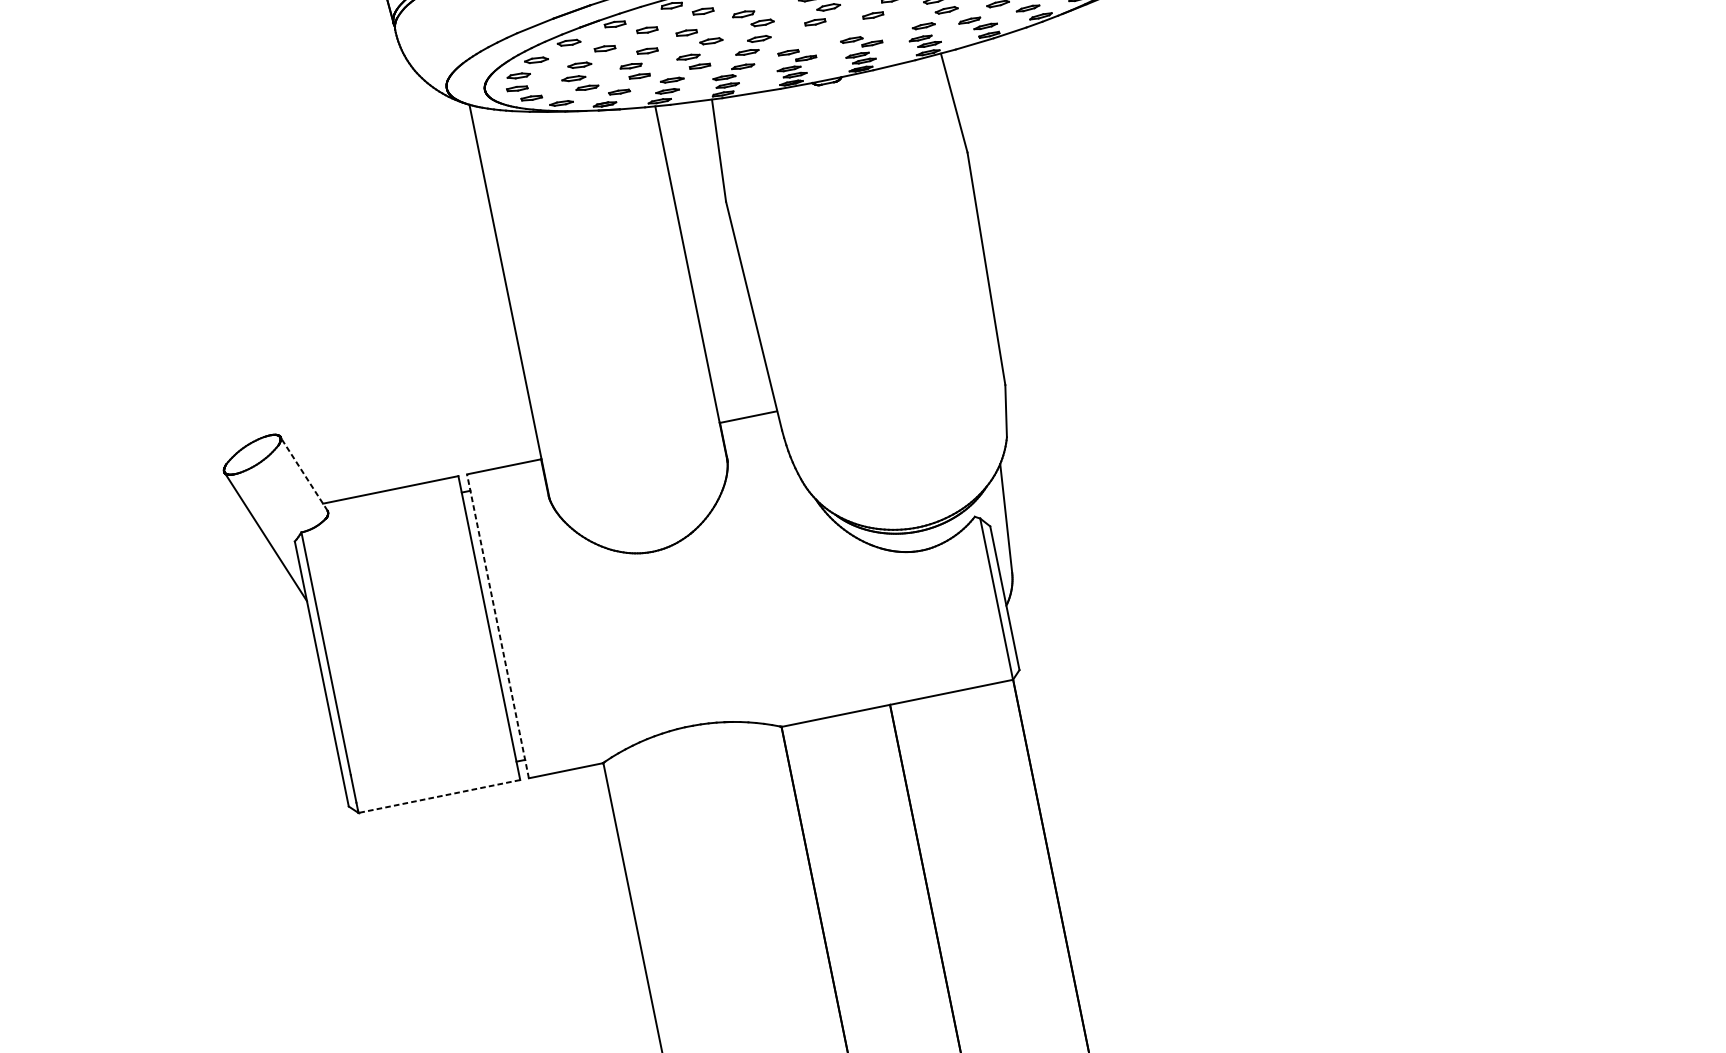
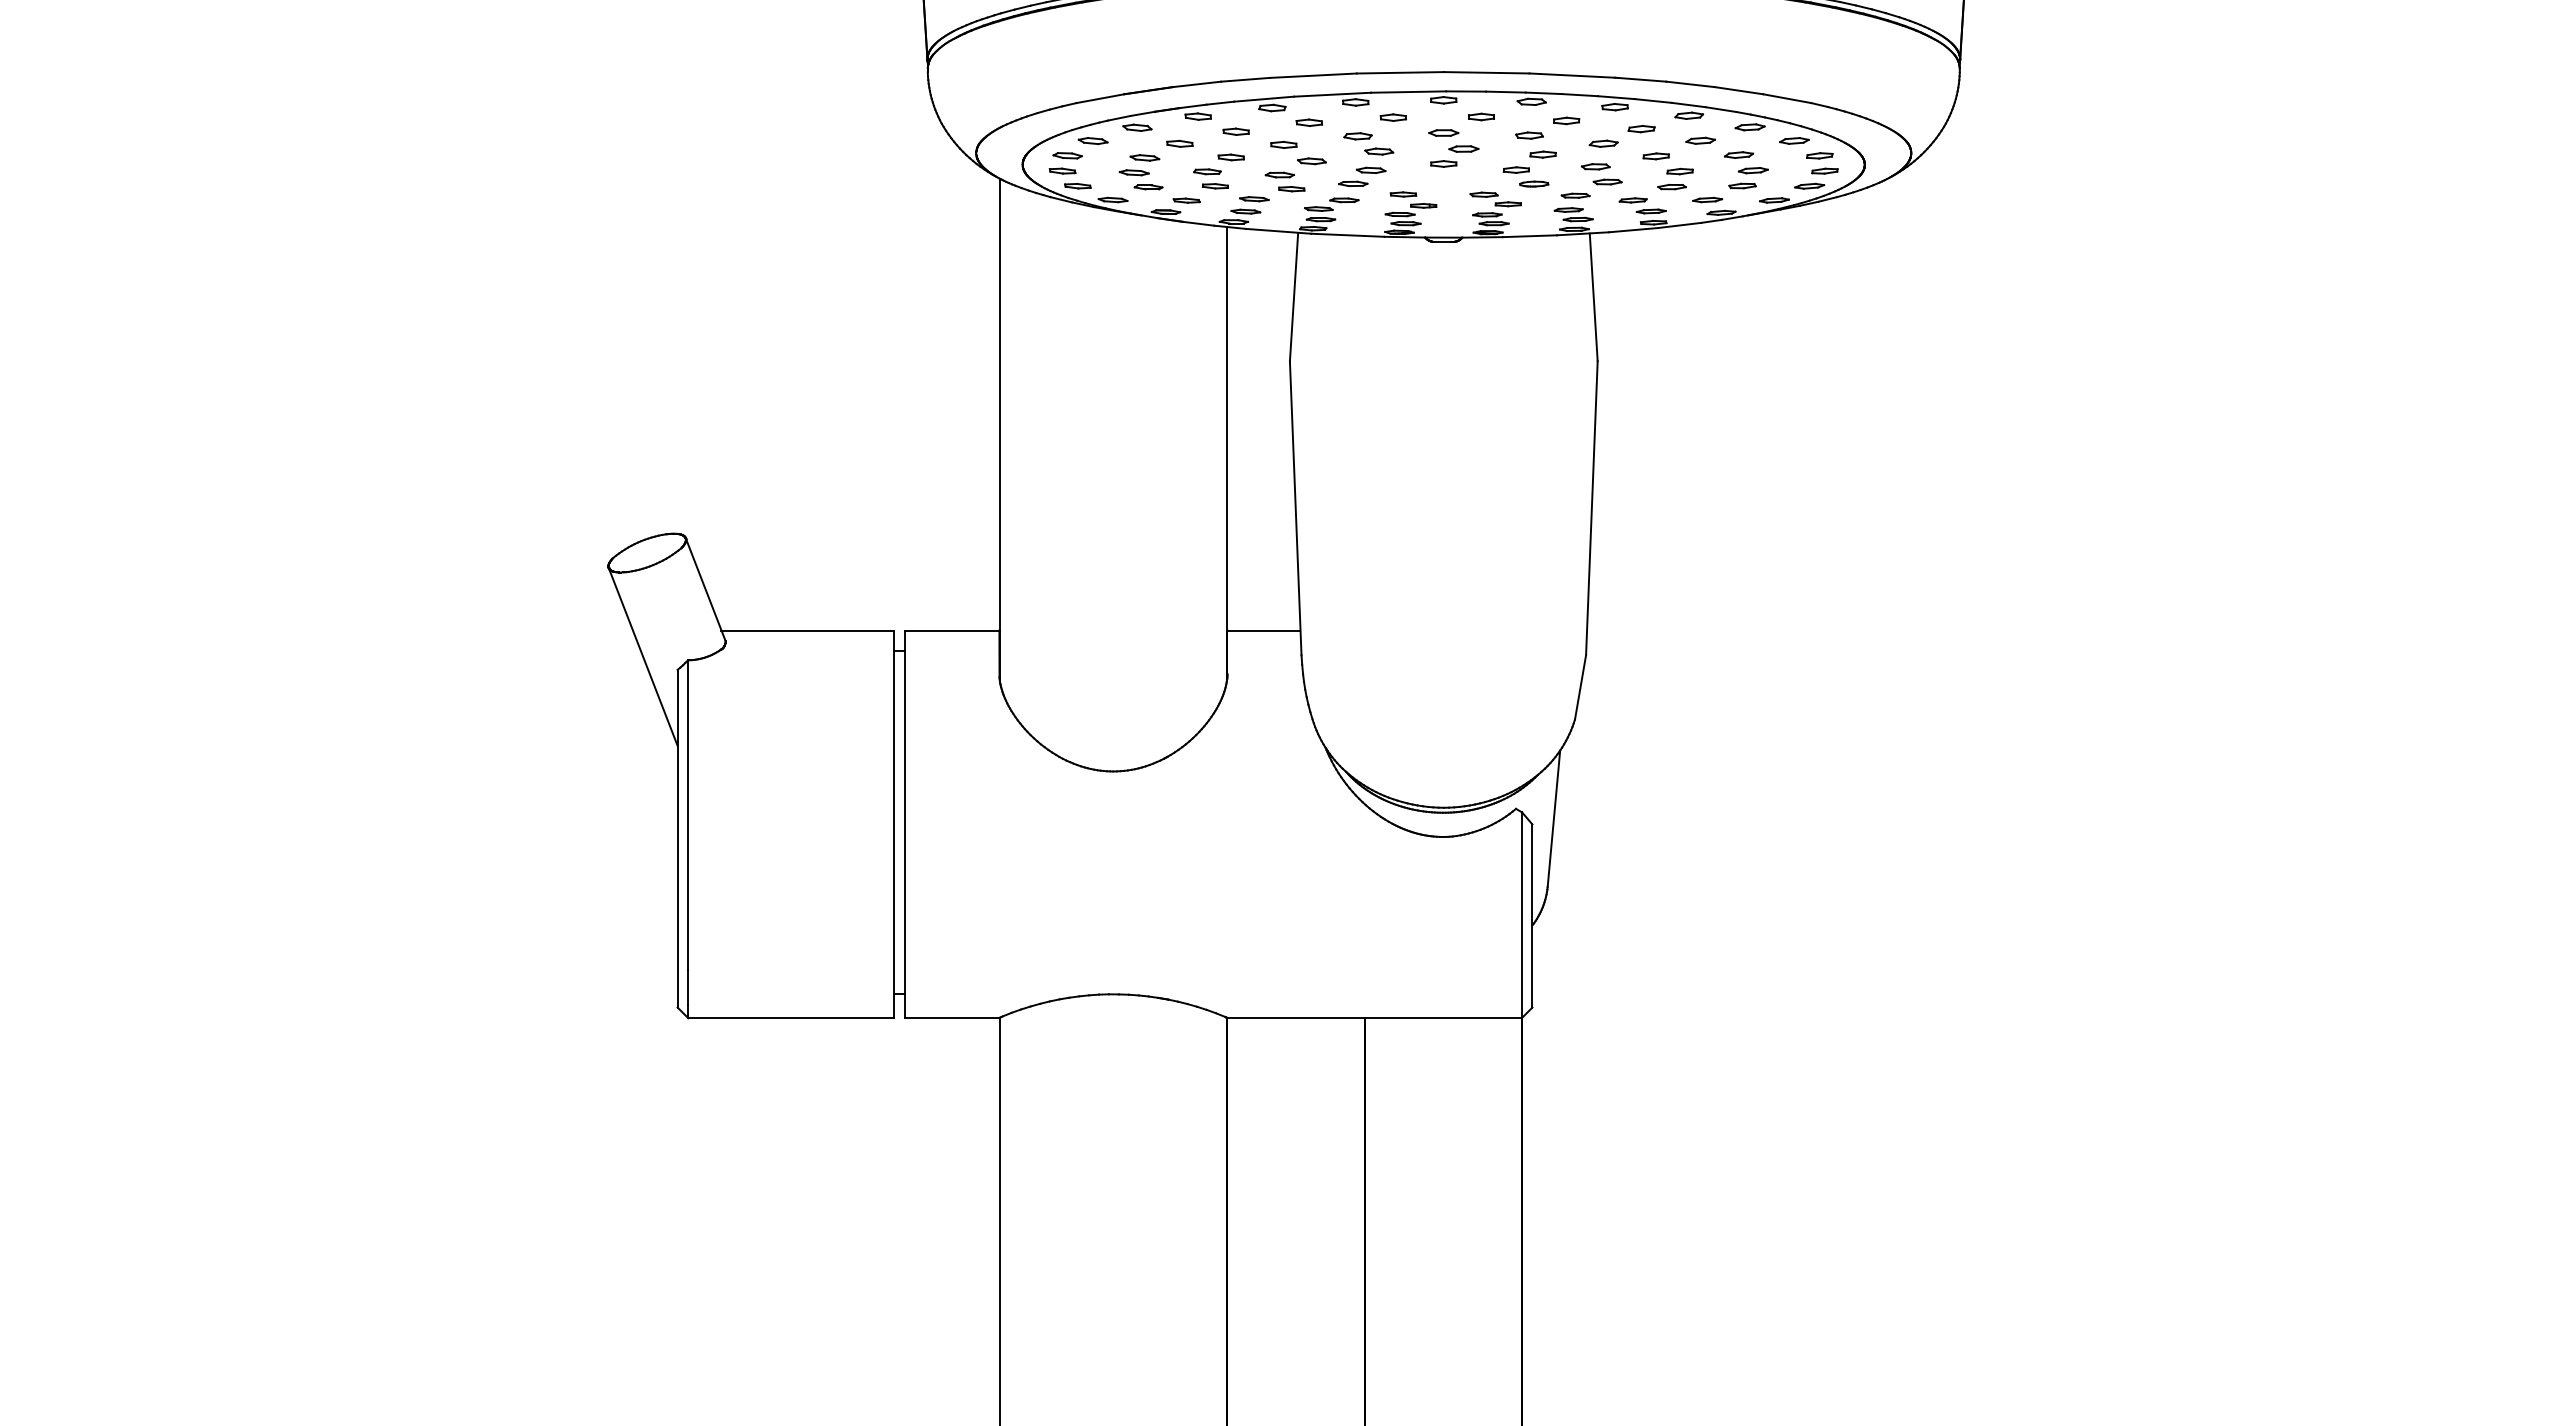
part: (889, 23) -> (1534, 183), added
line: (303, 474) -> (705, 589), dashed -> solid
line: (498, 626) -> (905, 824), dashed -> solid
line: (438, 796) -> (790, 1017), dashed -> solid

